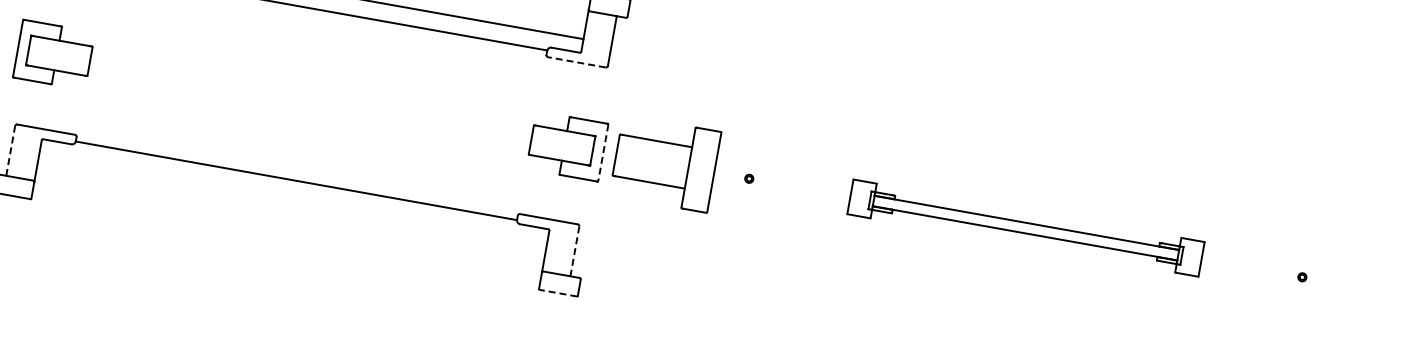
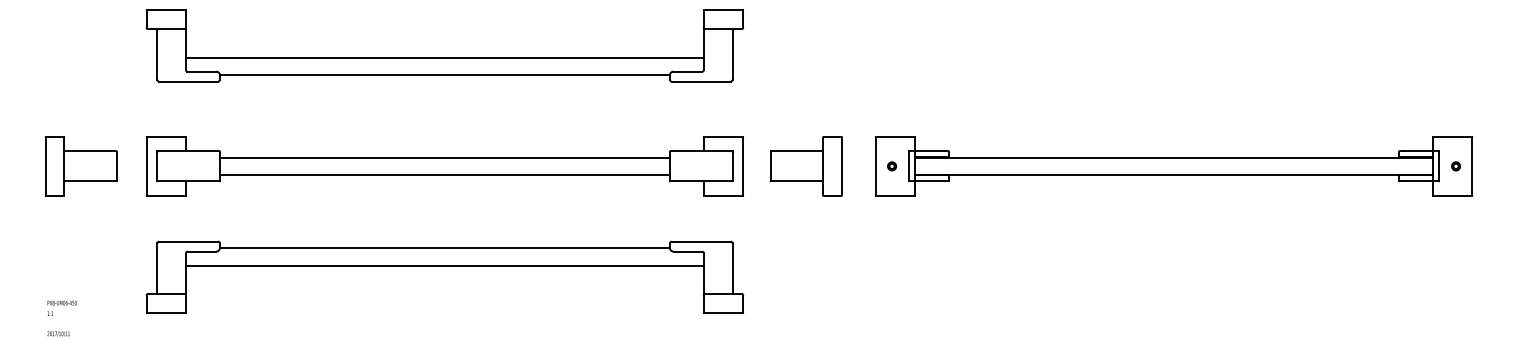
line: (576, 62) -> (700, 81), dashed -> solid
line: (311, 91) -> (444, 157), added
line: (308, 109) -> (444, 175), added
line: (10, 150) -> (157, 268), dashed -> solid
line: (603, 152) -> (743, 166), dashed -> solid
part: (664, 163) -> (805, 166), size x0.71
line: (292, 197) -> (444, 265), added
part: (1026, 228) -> (1174, 166), size x1.67
line: (574, 252) -> (732, 269), dashed -> solid
line: (558, 293) -> (723, 313), dashed -> solid

